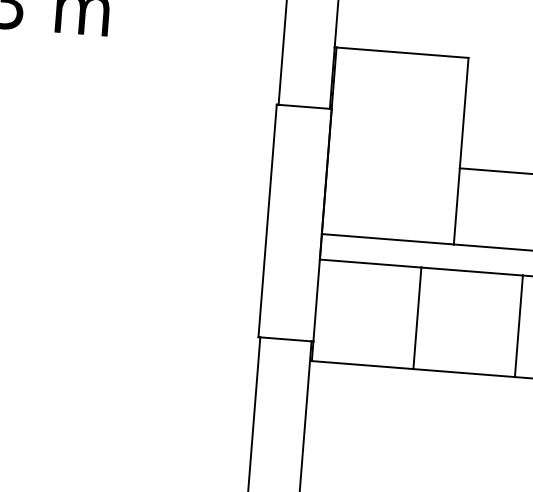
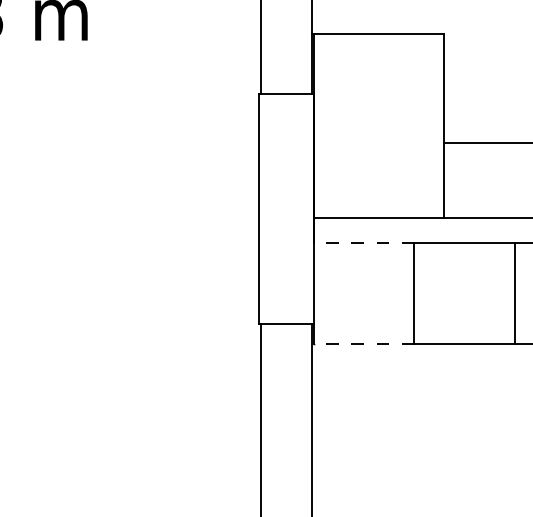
line: (370, 263) -> (363, 243), solid -> dashed
line: (362, 364) -> (363, 343), solid -> dashed

